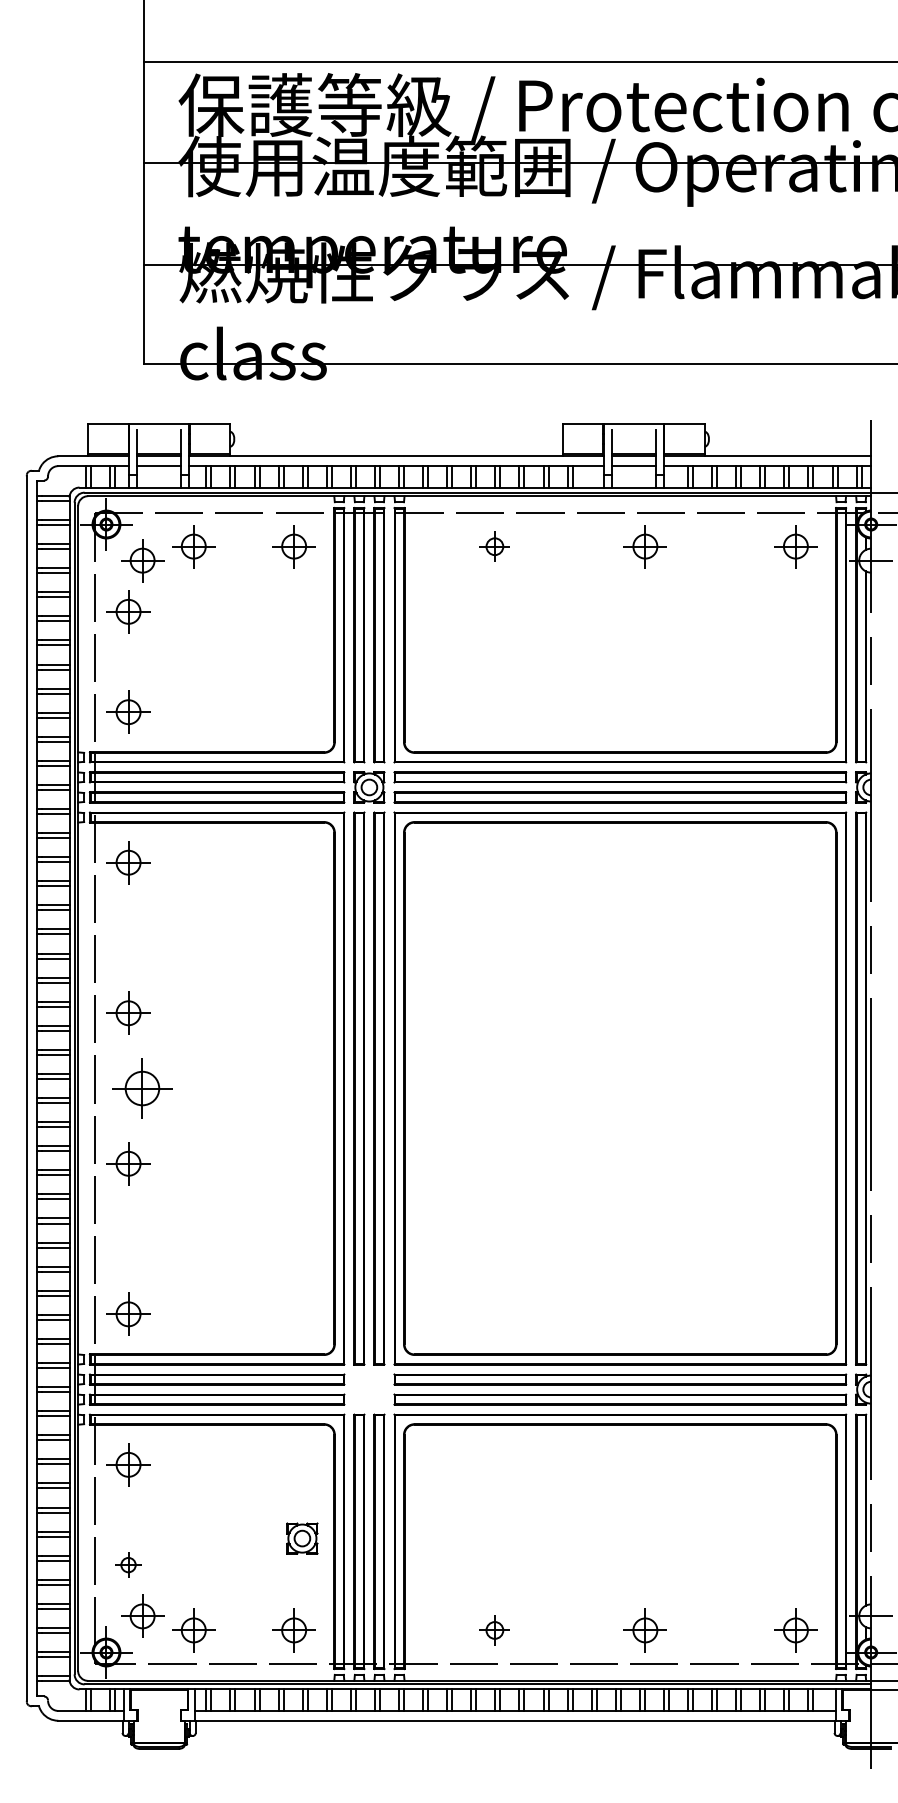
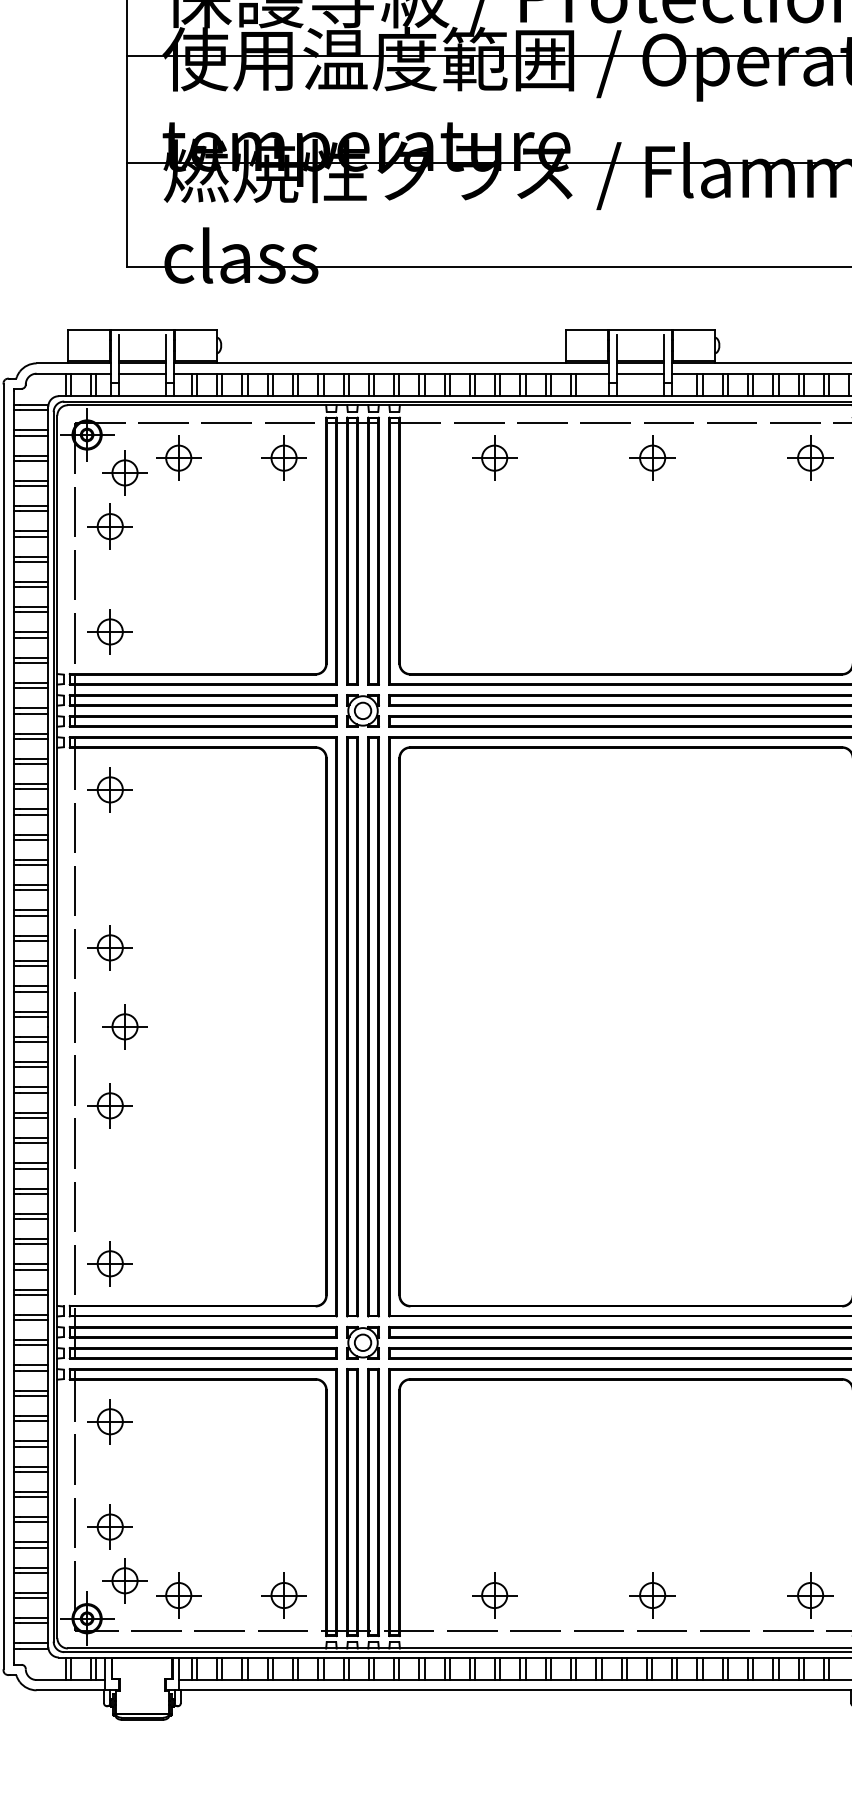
part: (494, 546) -> (494, 458), size x1.43
part: (142, 1088) -> (124, 1026), size x0.71
part: (302, 1538) -> (363, 1342), moved
part: (128, 1564) -> (110, 1526), size x1.67
part: (494, 1630) -> (494, 1595), size x1.43

